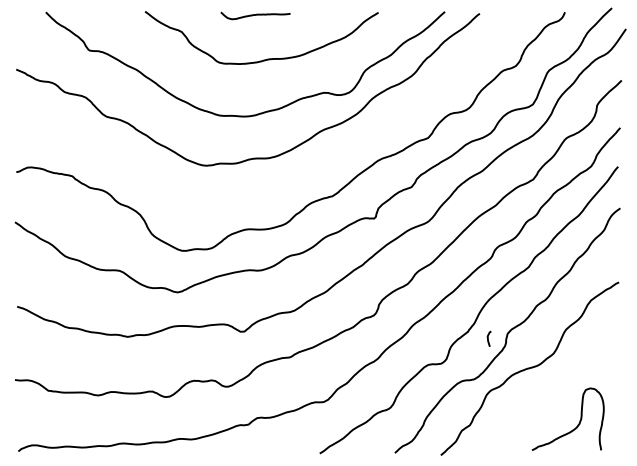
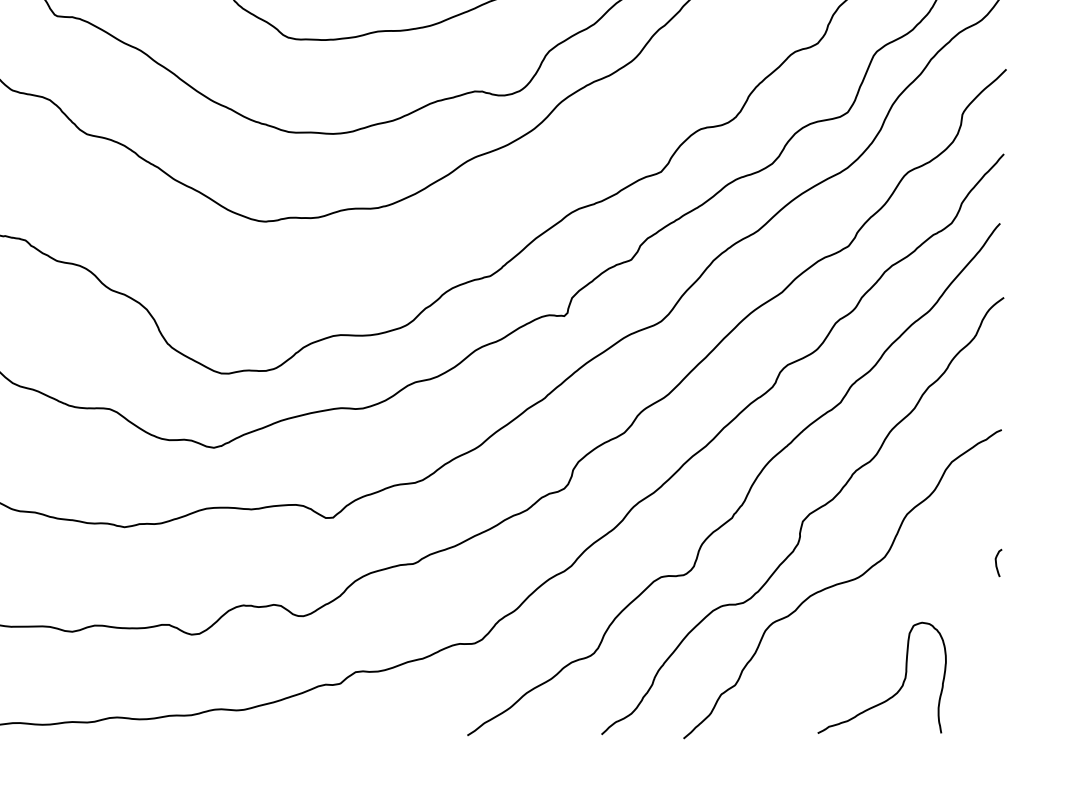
curve: (488, 338) -> (997, 562), moved
curve: (577, 424) -> (898, 687), moved

